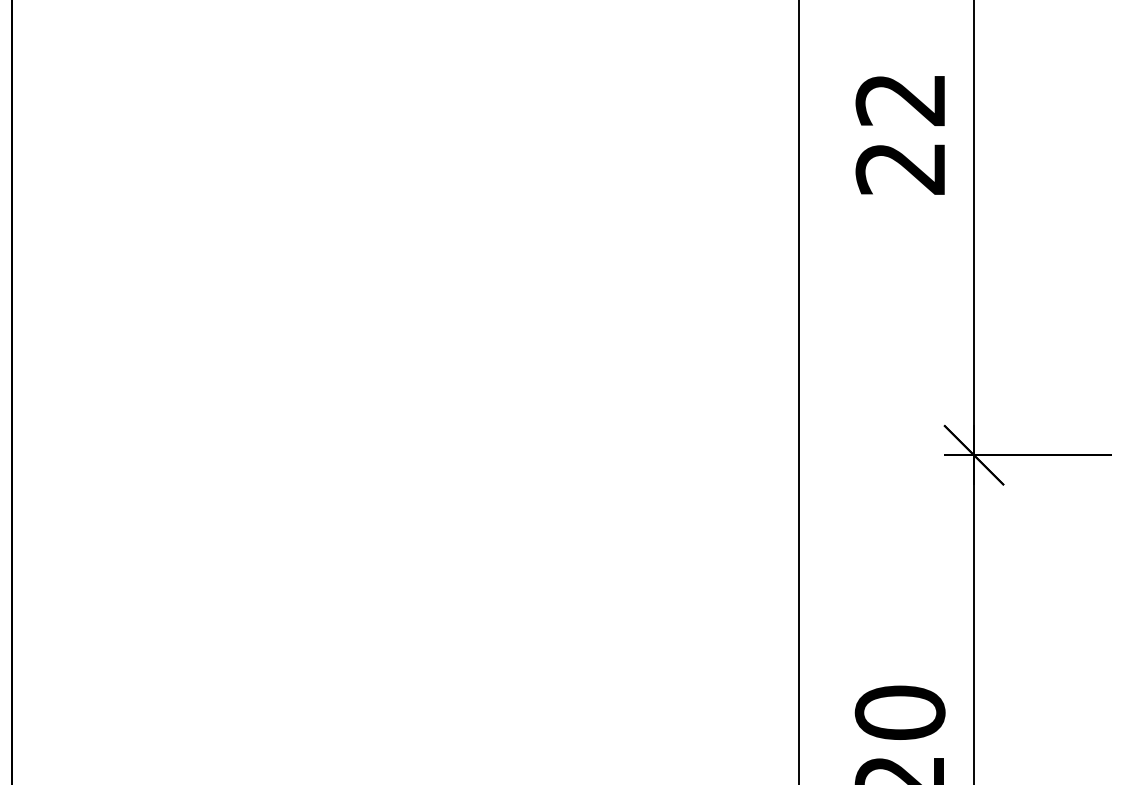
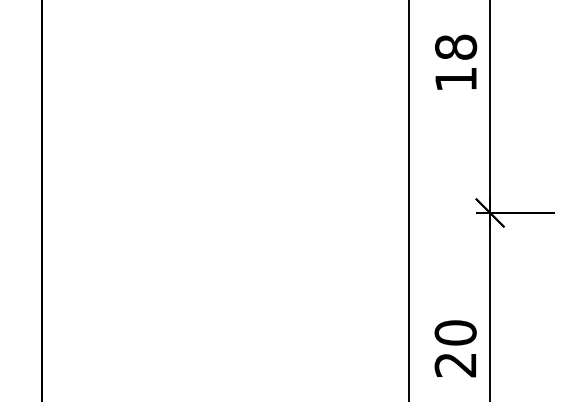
text: (901, 132) -> (456, 62), 22 -> 18

